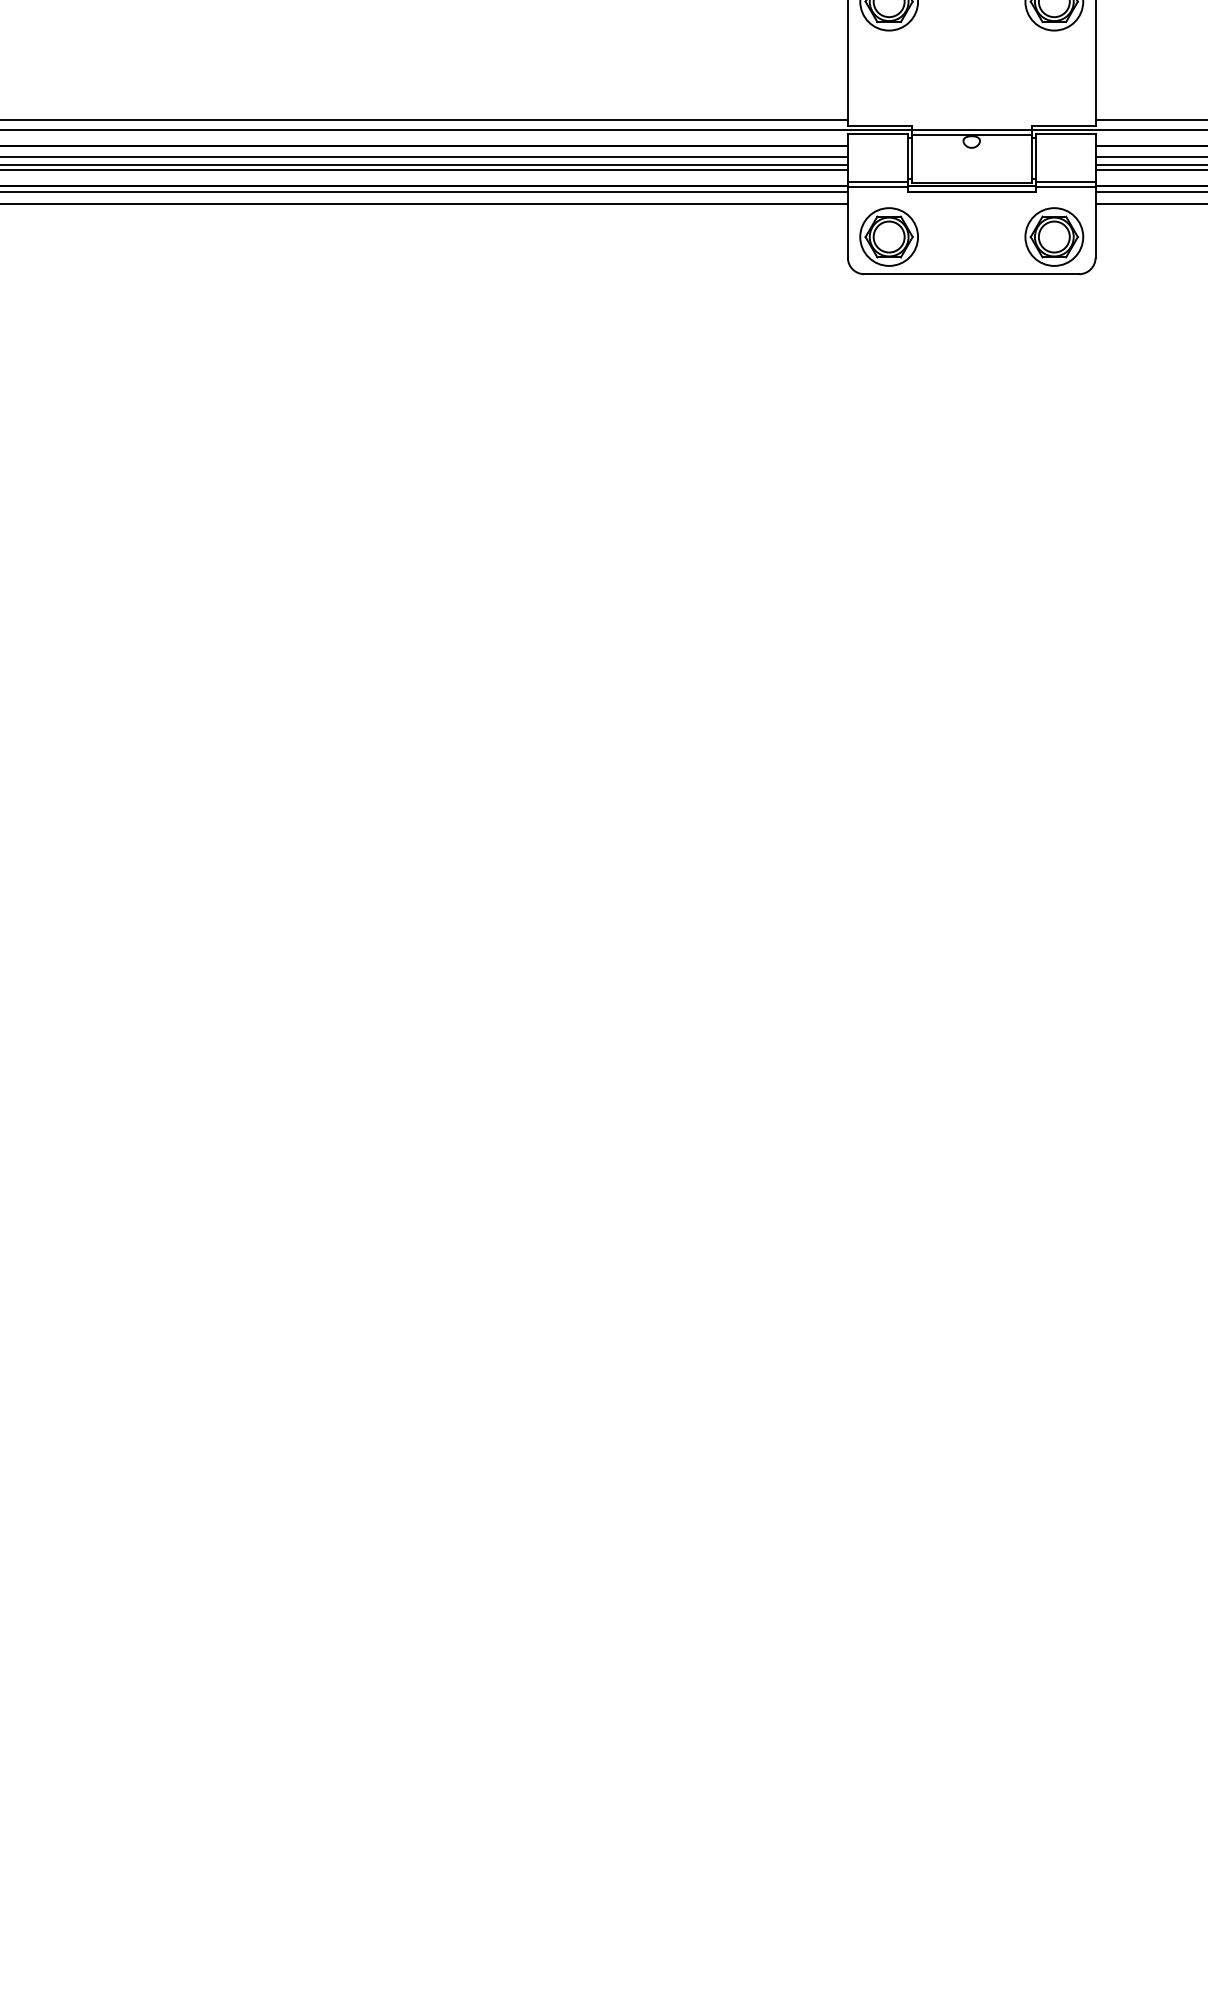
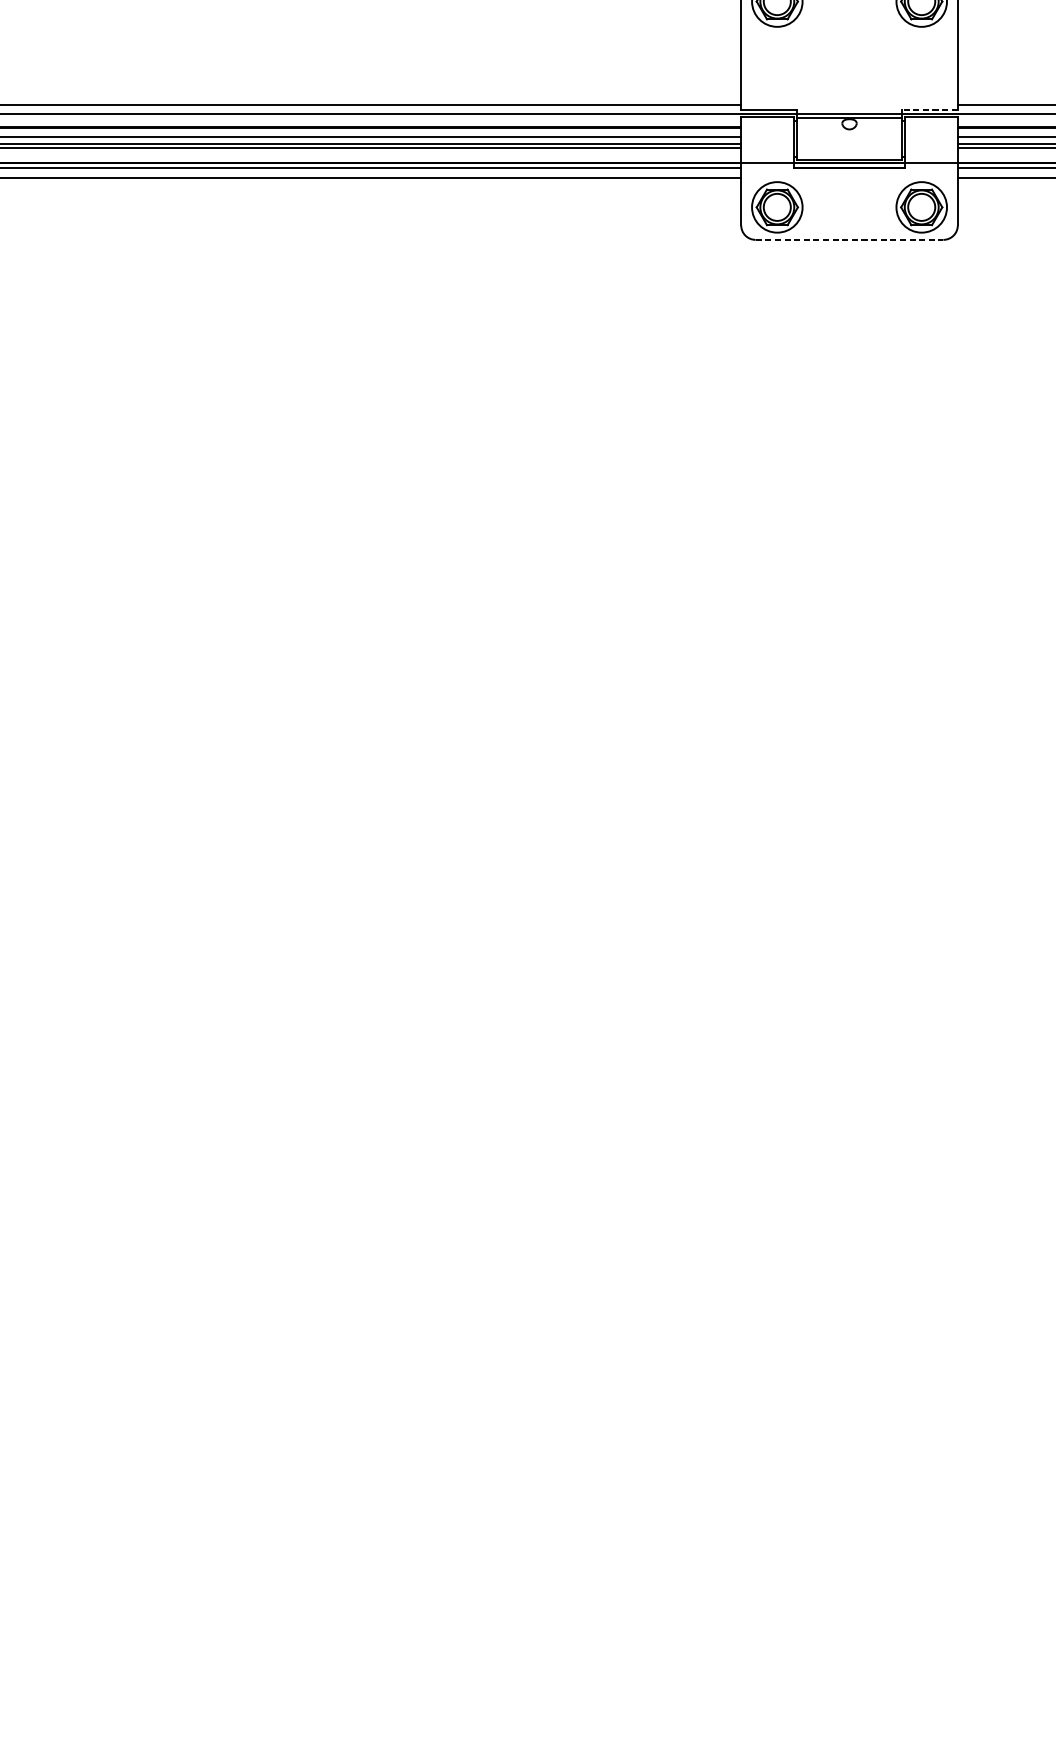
line: (1063, 125) -> (929, 109), solid -> dashed
line: (877, 181) -> (767, 158), removed
line: (1065, 181) -> (931, 158), removed
line: (972, 274) -> (850, 240), solid -> dashed

